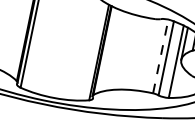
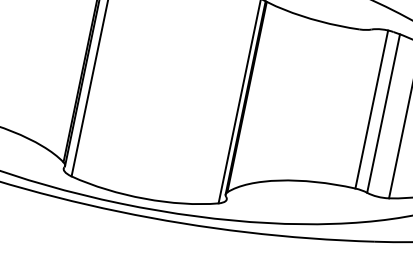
line: (160, 56) -> (371, 109), dashed -> solid

